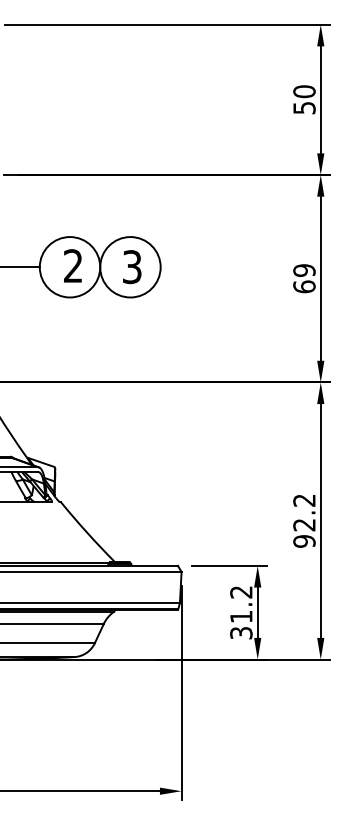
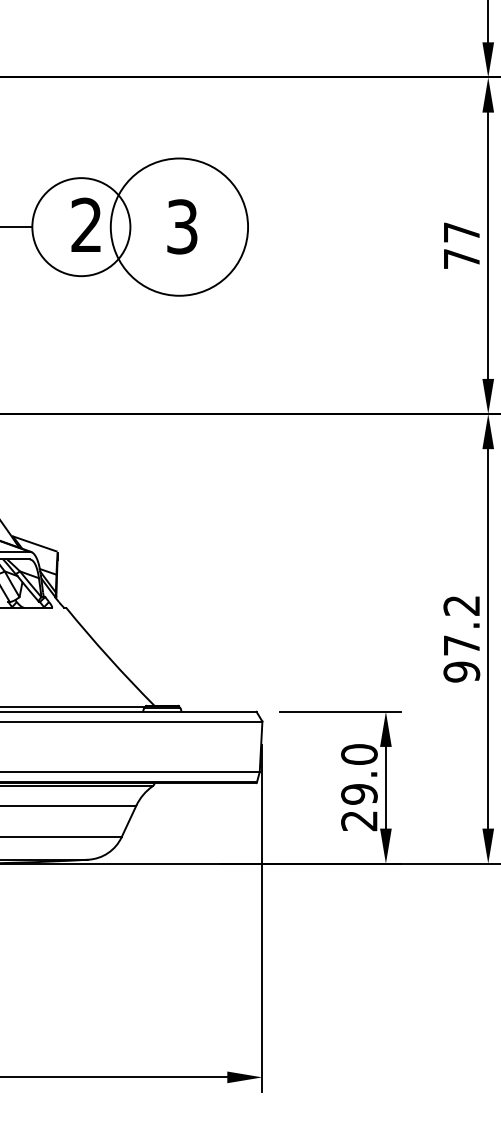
circle: (130, 267) -> (179, 227), size x1.4
text: (304, 278) -> (461, 245), 69 -> 77
text: (304, 525) -> (461, 646), 92.2 -> 97.2
text: (241, 612) -> (359, 787), 31.2 -> 29.0

